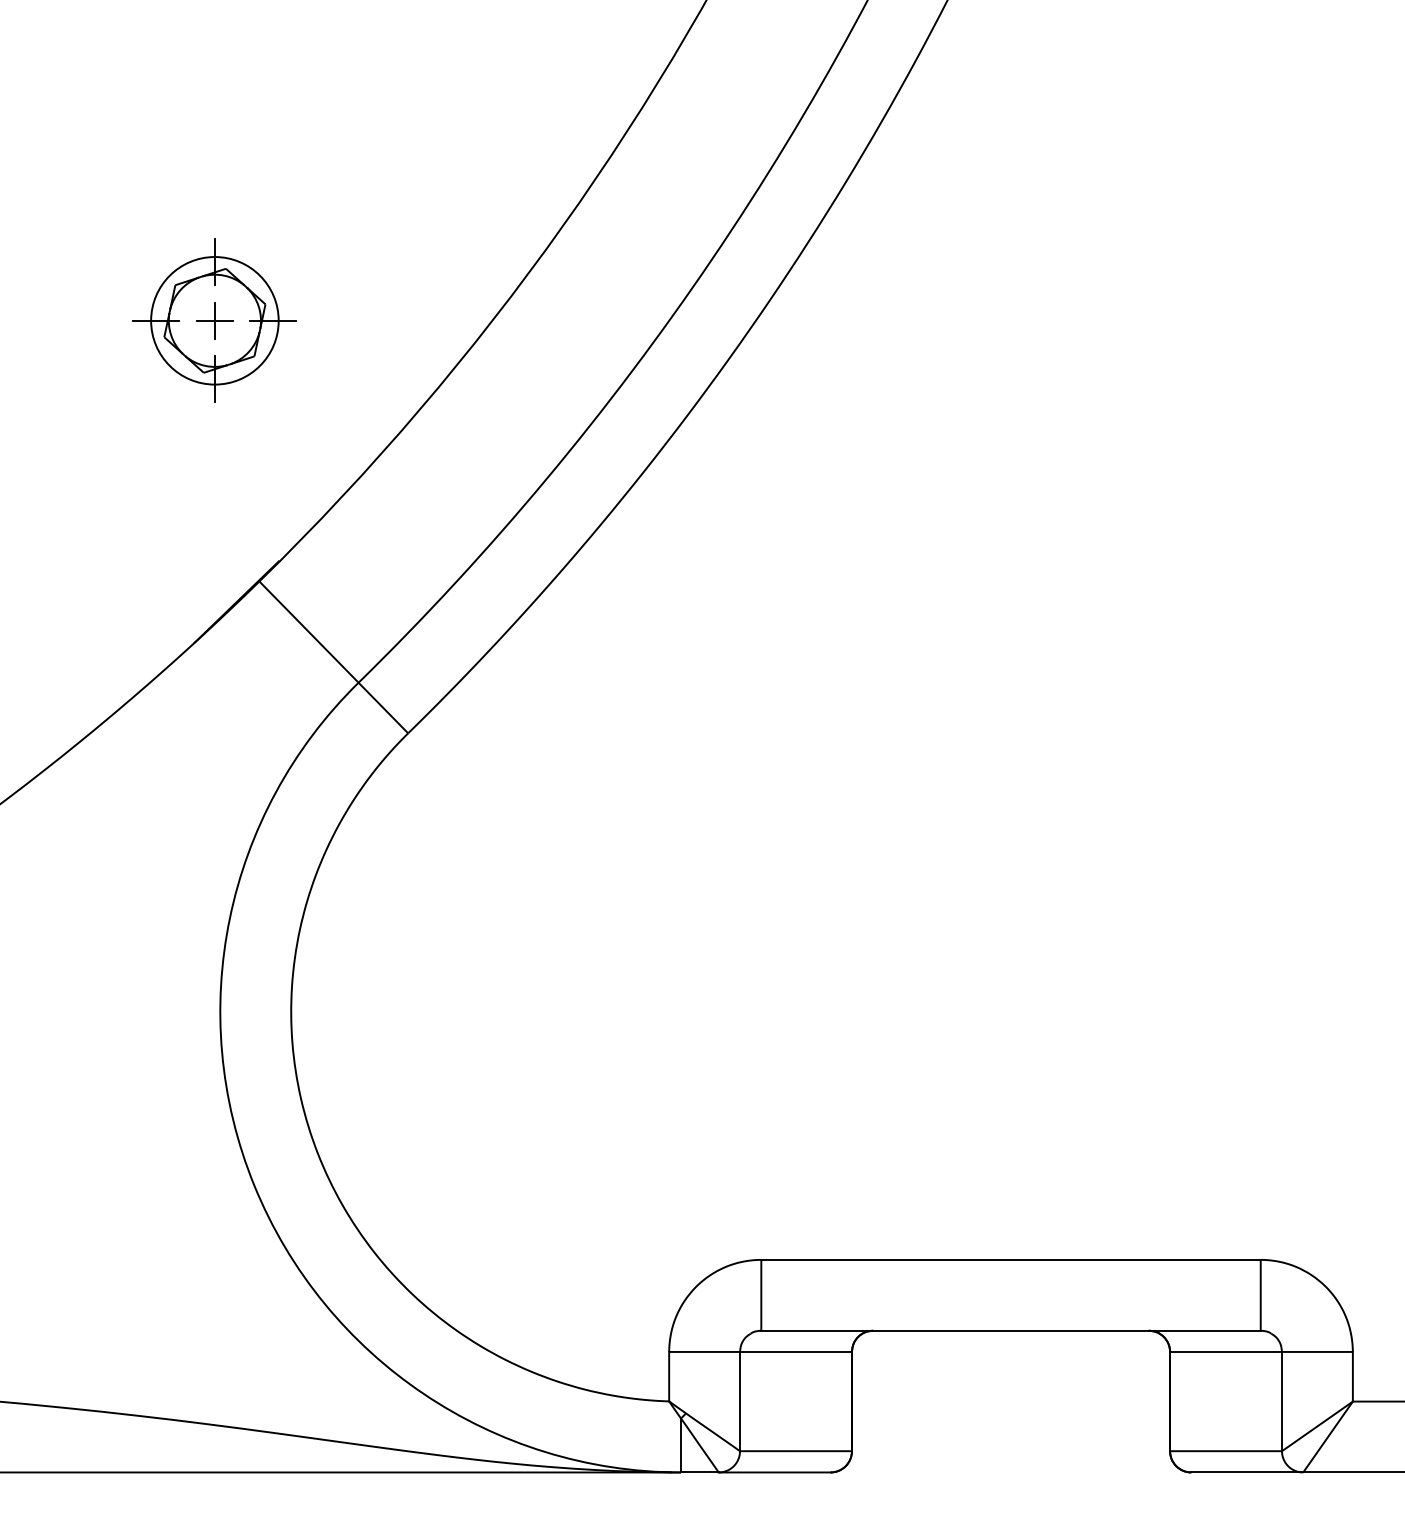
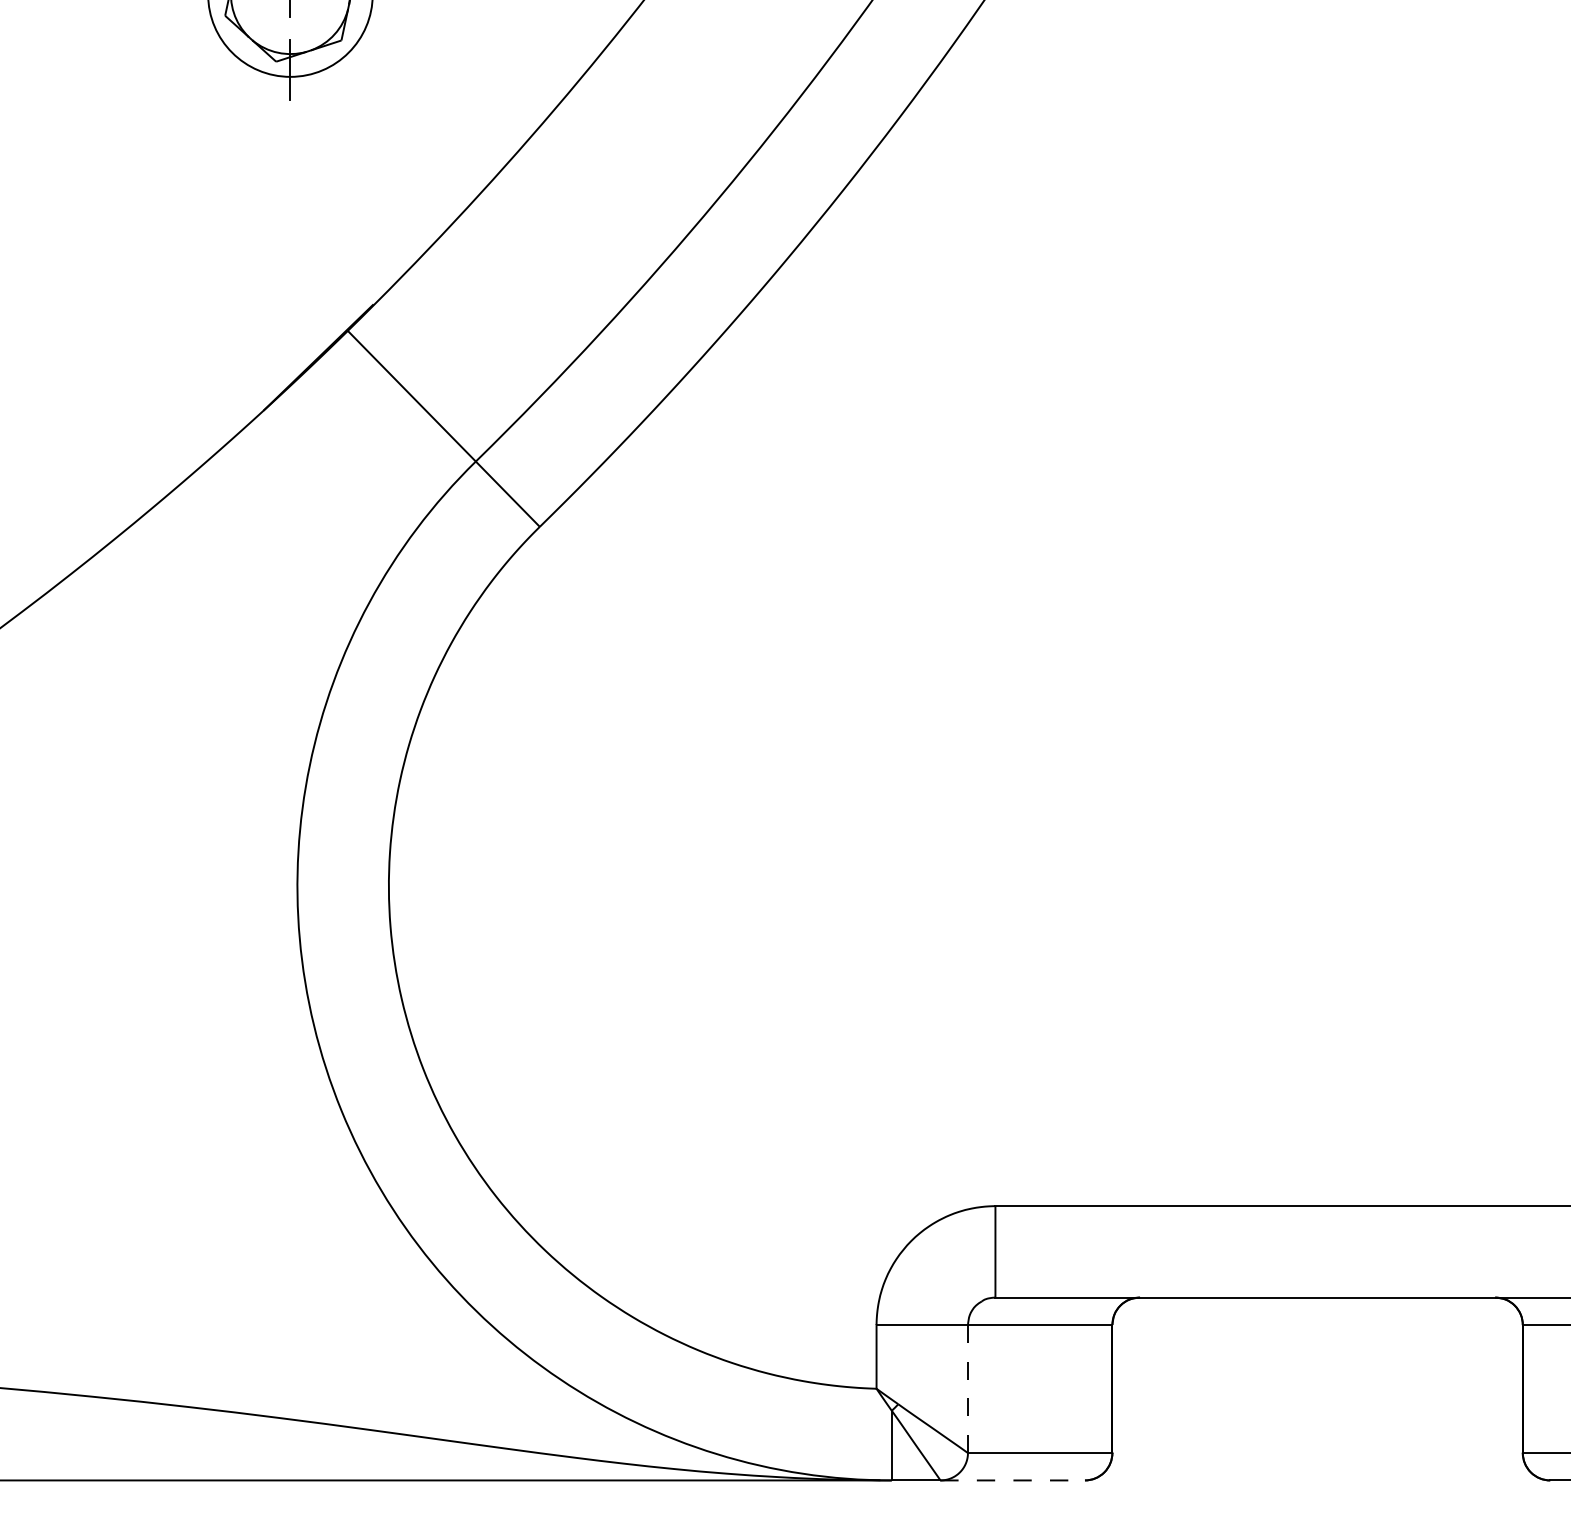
line: (740, 1401) -> (968, 1388), solid -> dashed
line: (775, 1472) -> (1013, 1480), solid -> dashed

